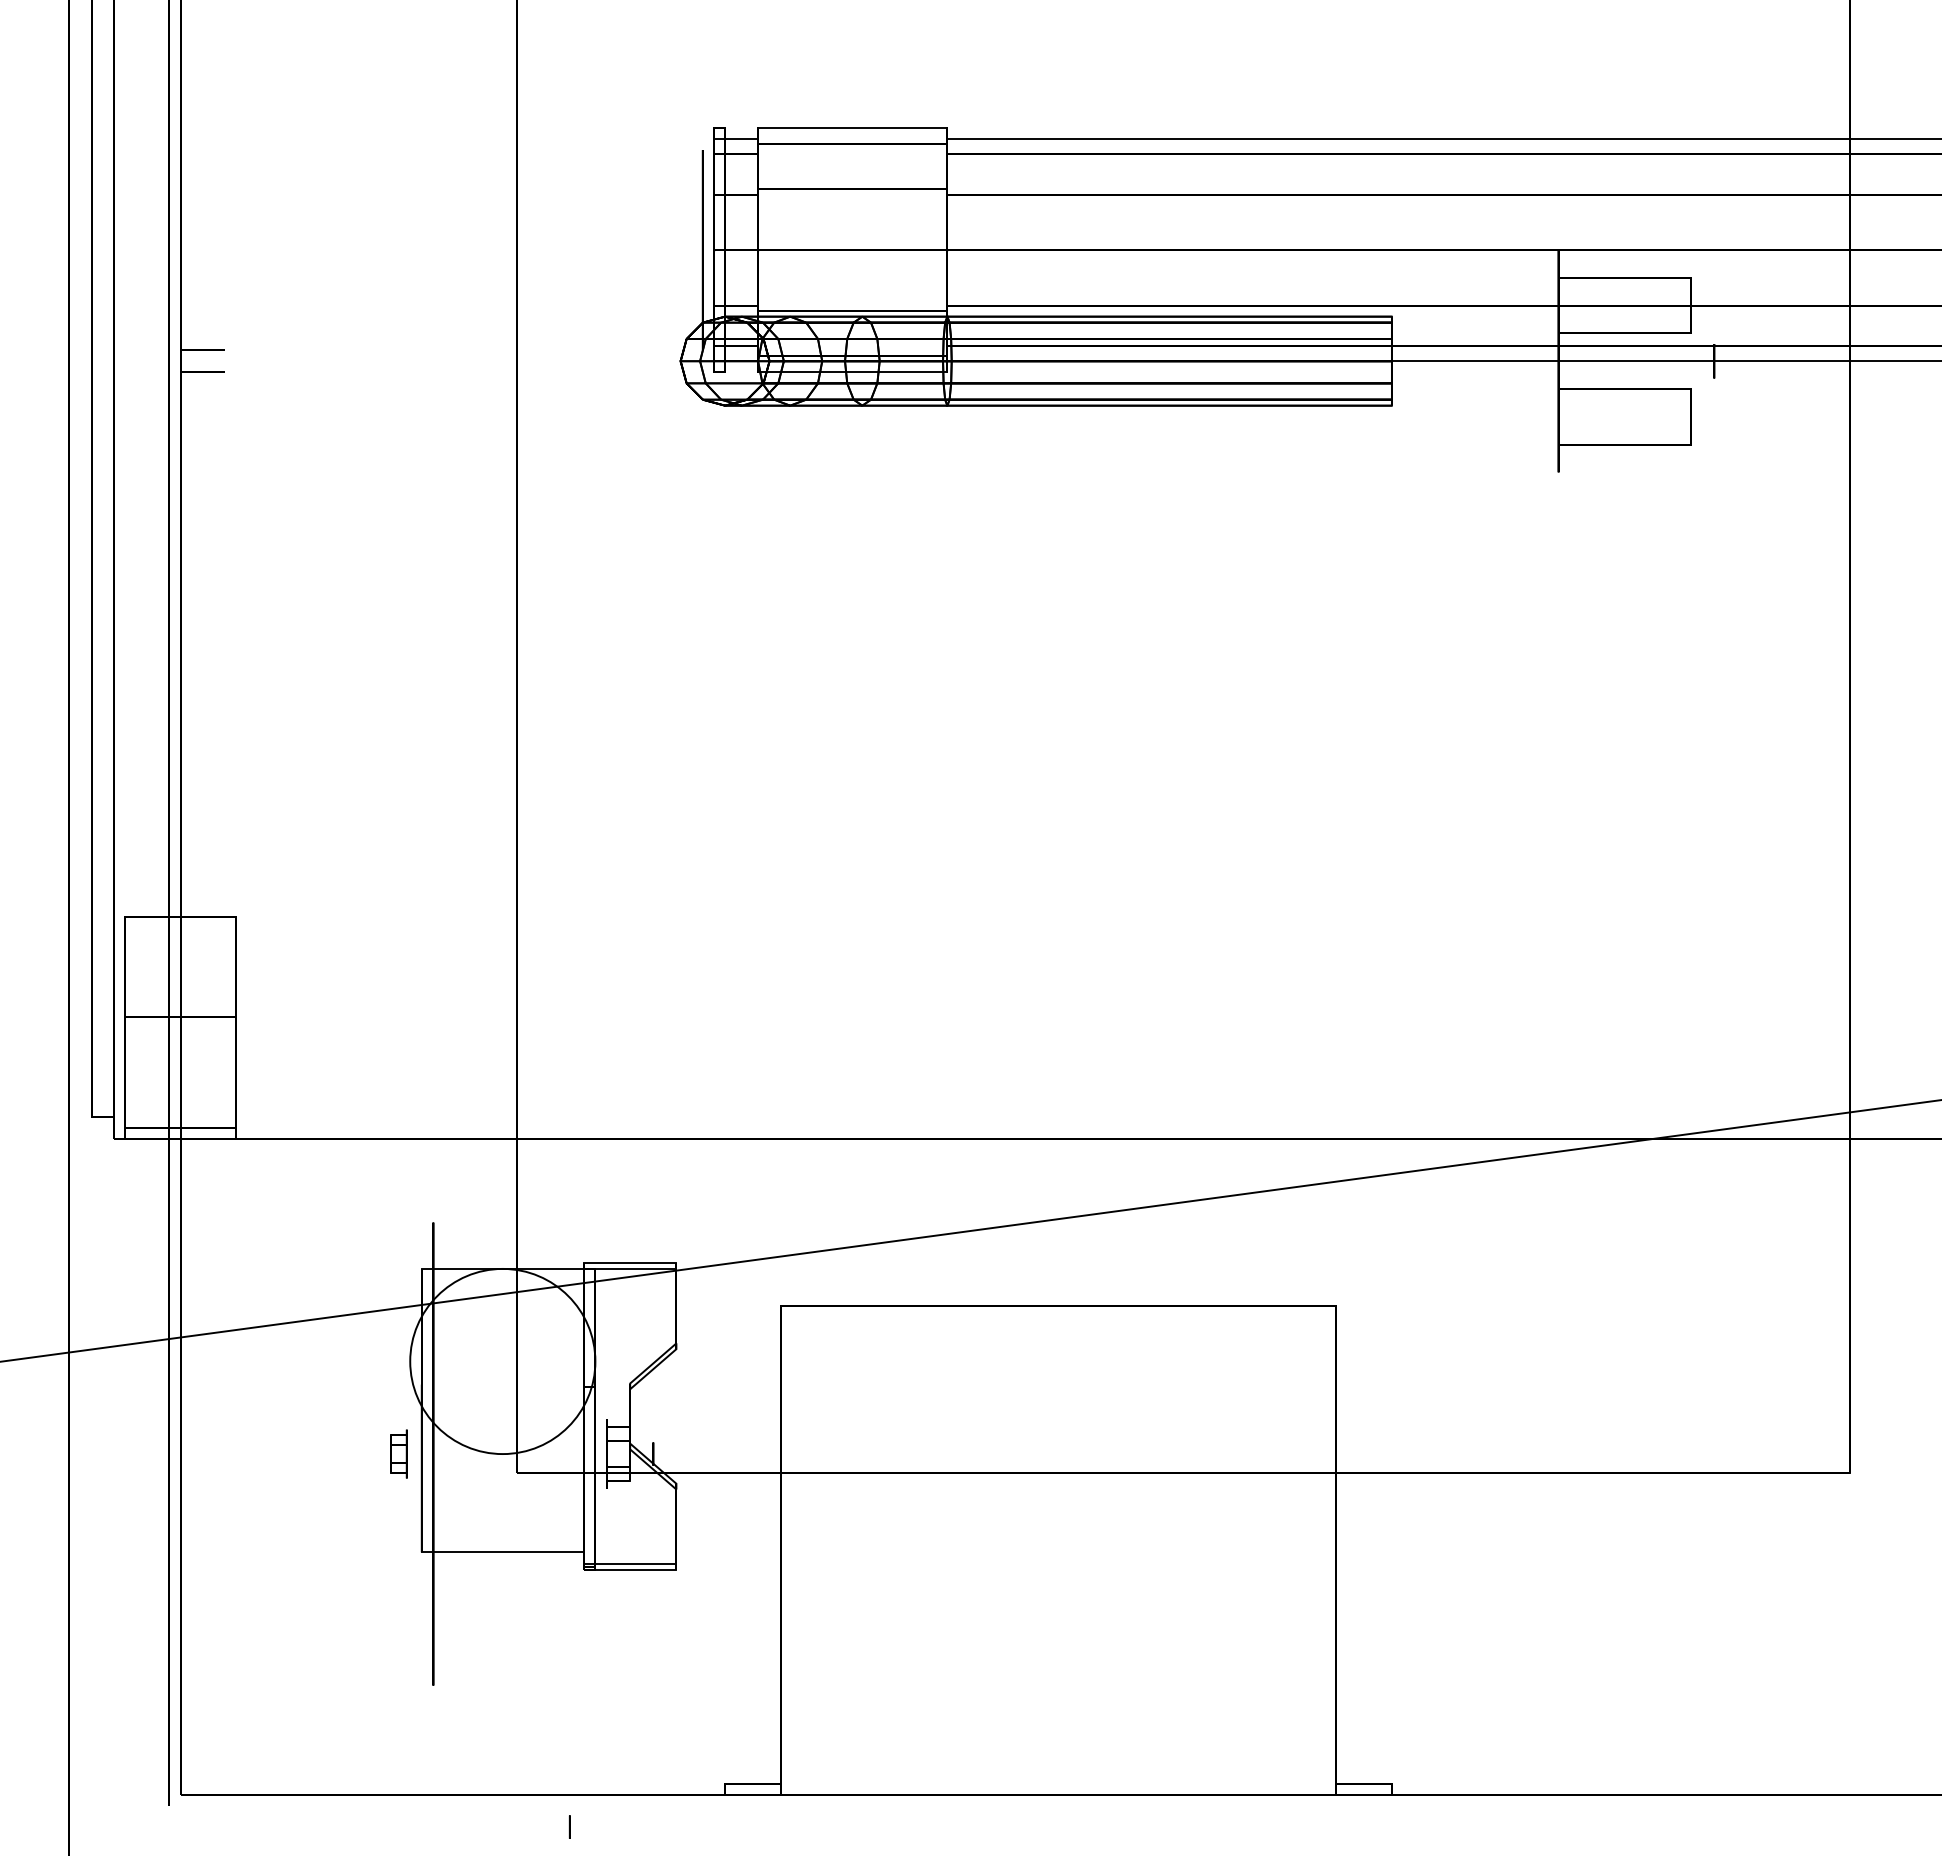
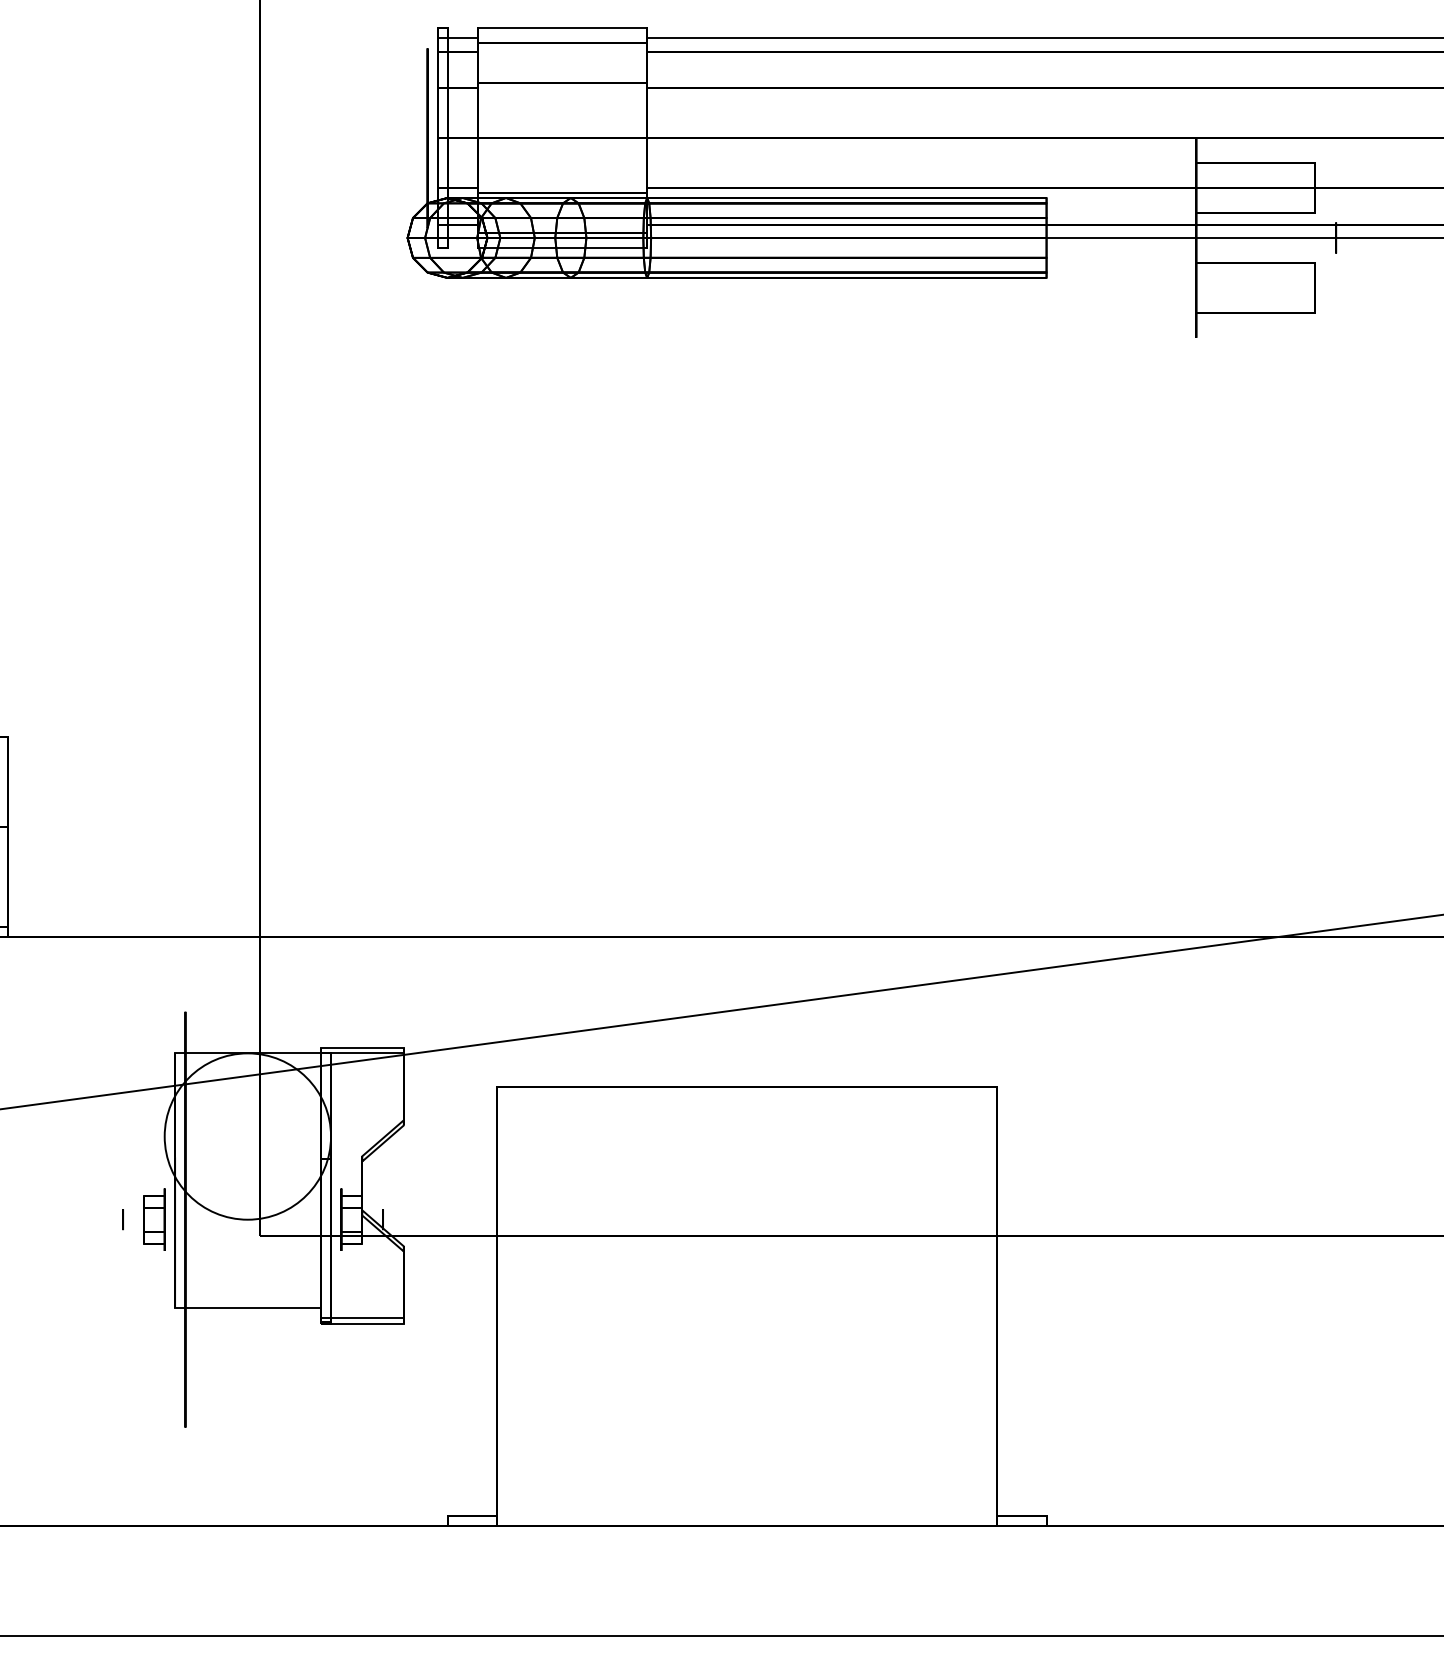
part: (398, 1453) -> (154, 1219), size x1.43
circle: (569, 1826) -> (122, 1219), moved

